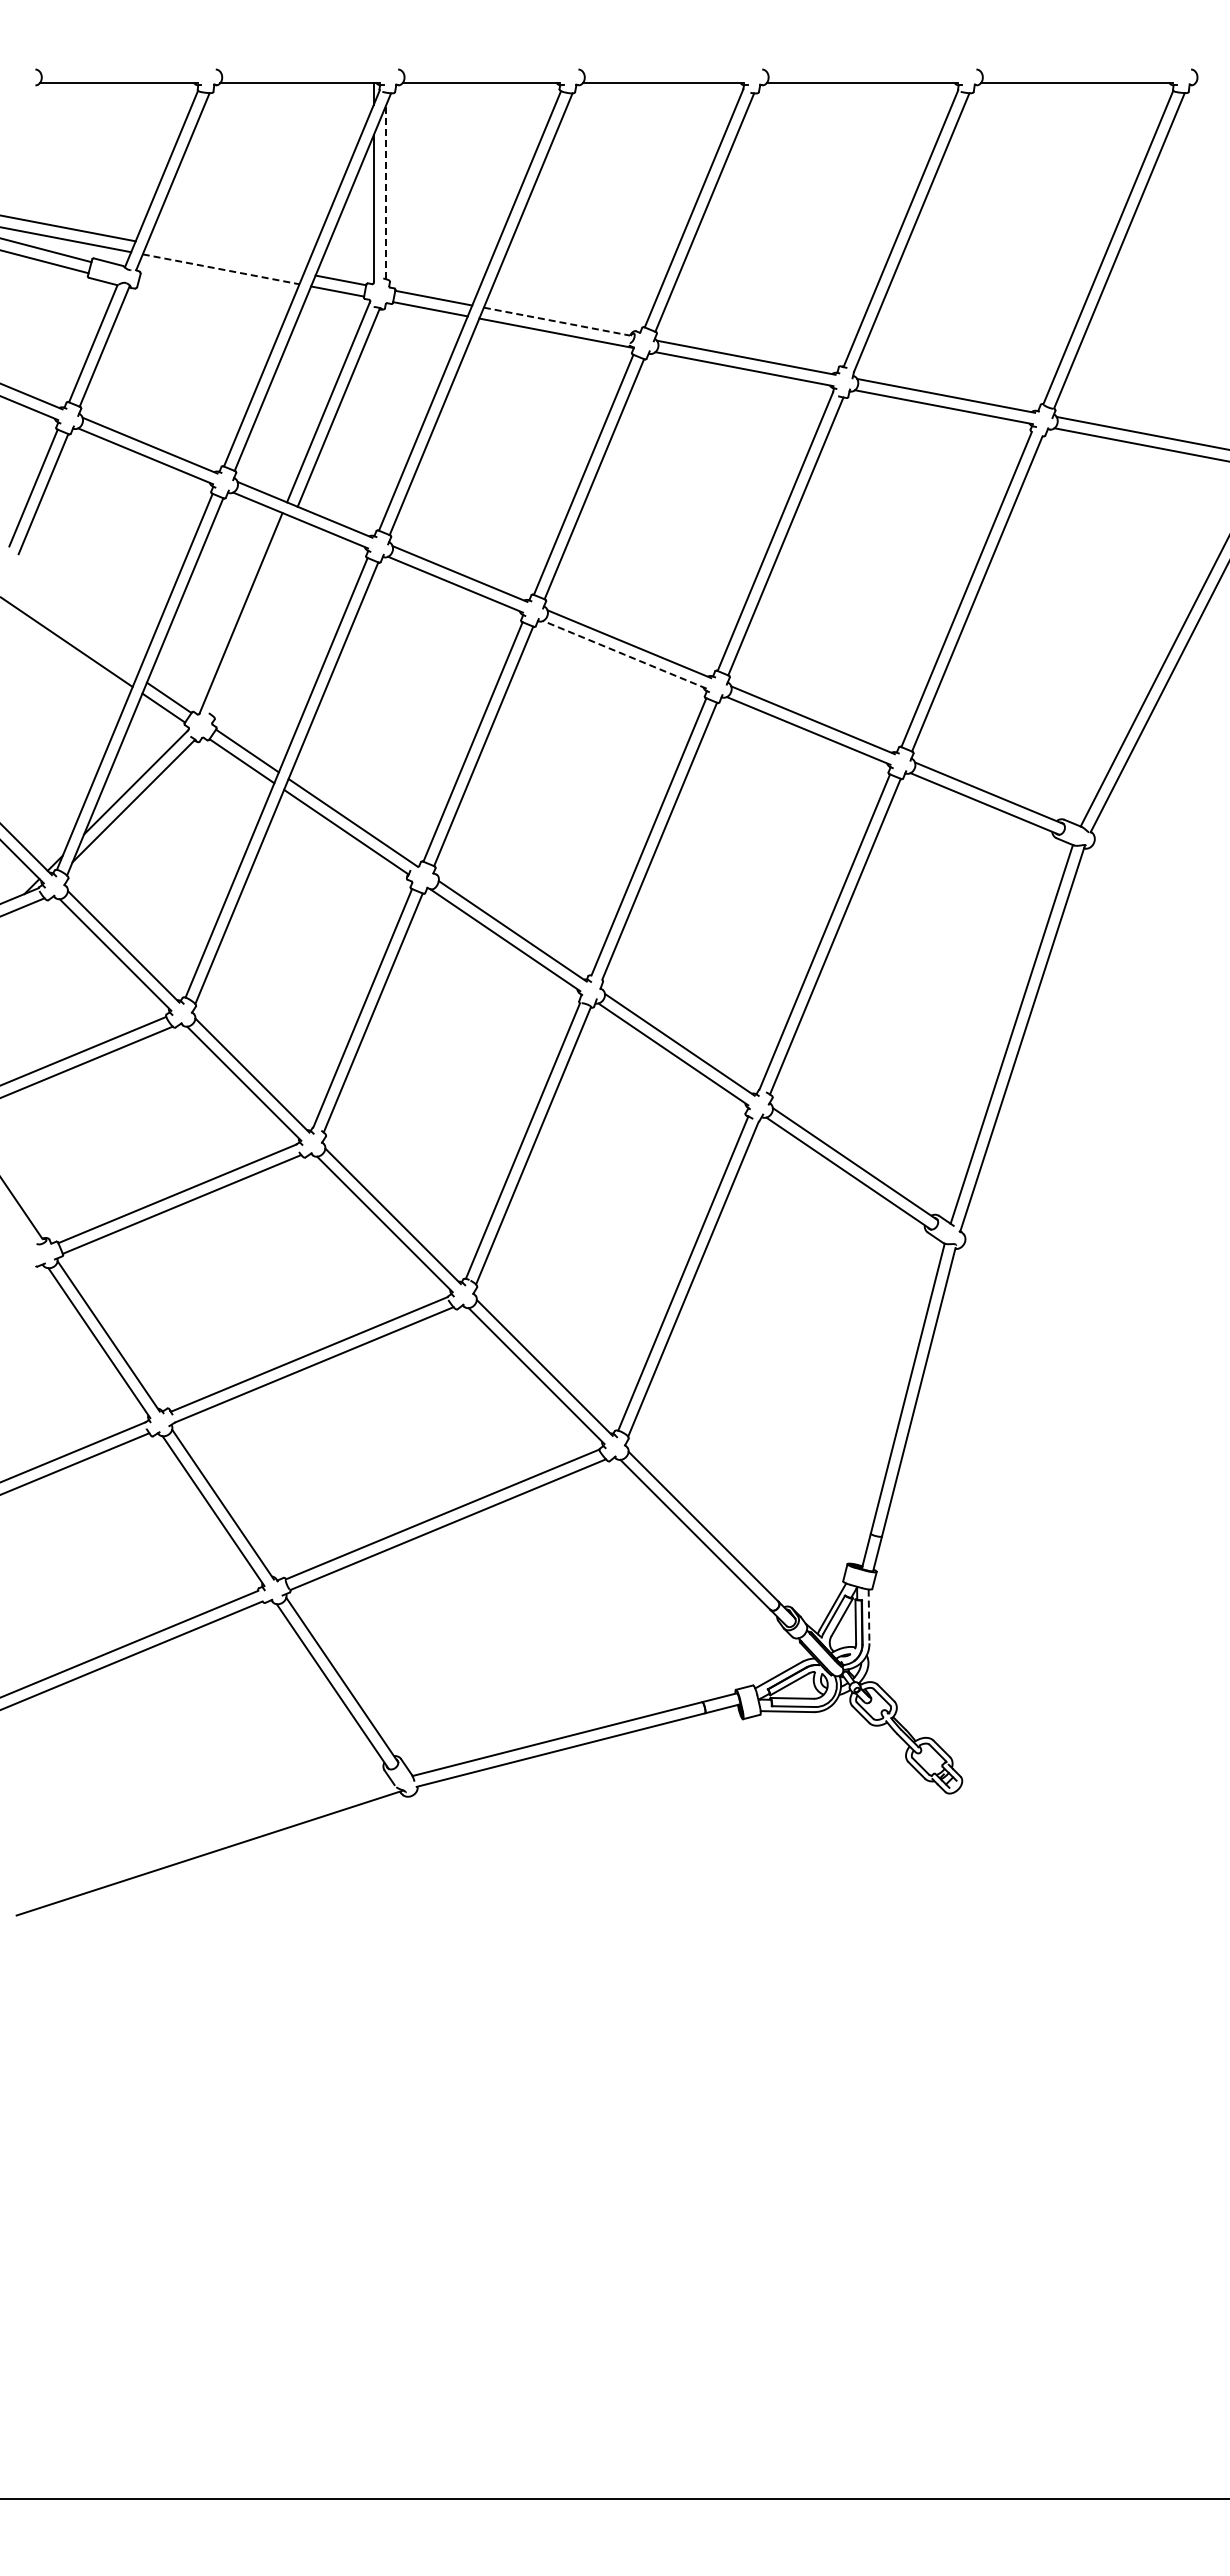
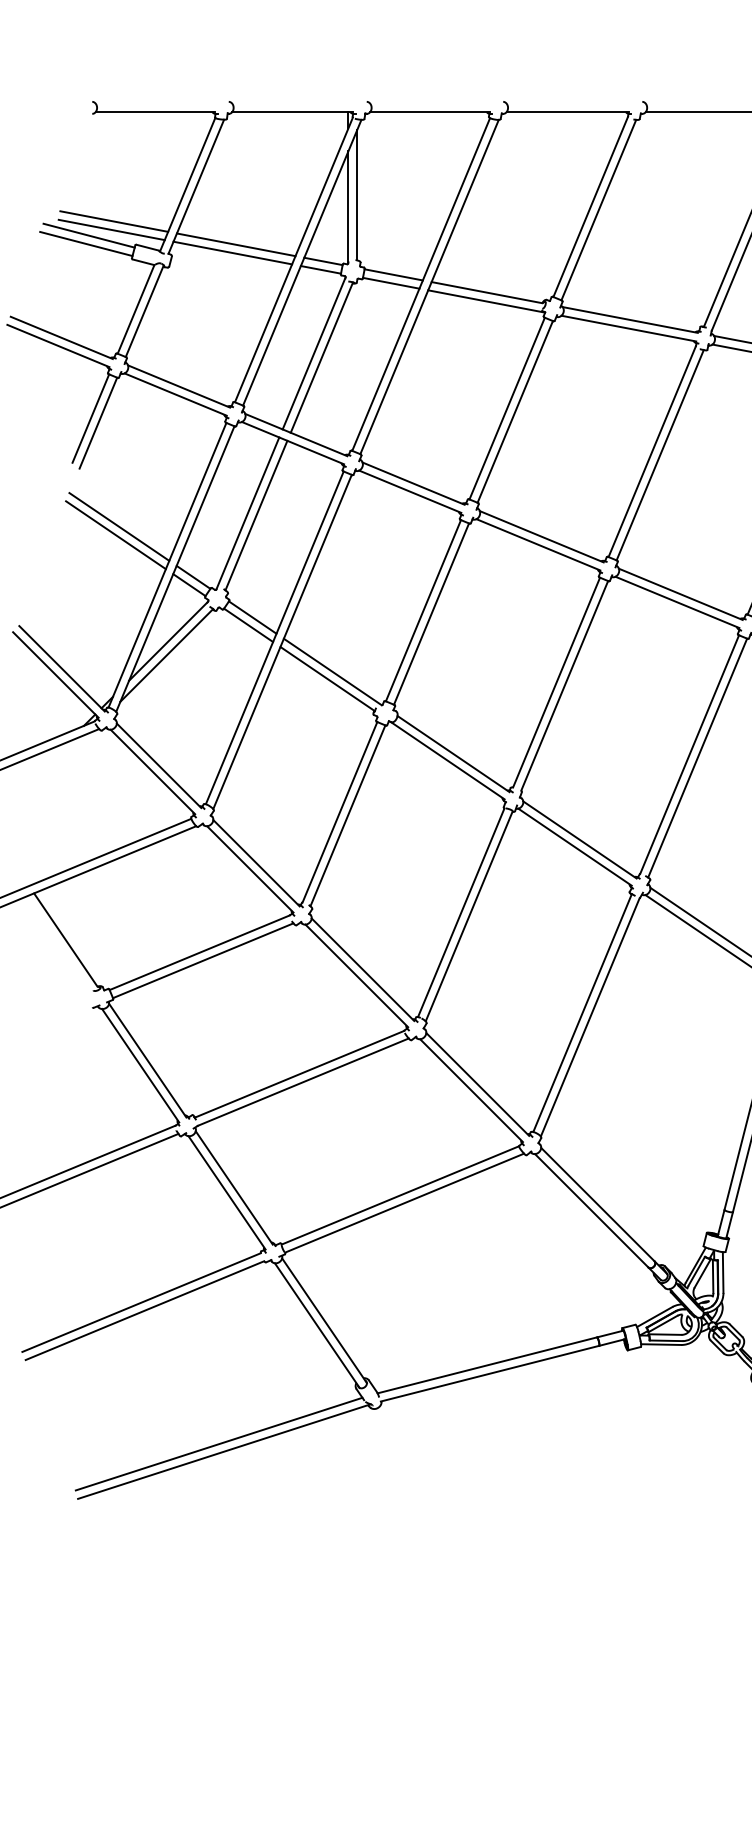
line: (385, 192) -> (357, 194), dashed -> solid
line: (225, 258) -> (236, 244), added
line: (221, 269) -> (233, 253), dashed -> solid
line: (557, 321) -> (487, 292), dashed -> solid
line: (252, 616) -> (256, 515), added
line: (71, 631) -> (119, 527), added
line: (624, 654) -> (538, 544), dashed -> solid
line: (869, 1616) -> (723, 1272), dashed -> solid
line: (202, 1842) -> (218, 1443), added

